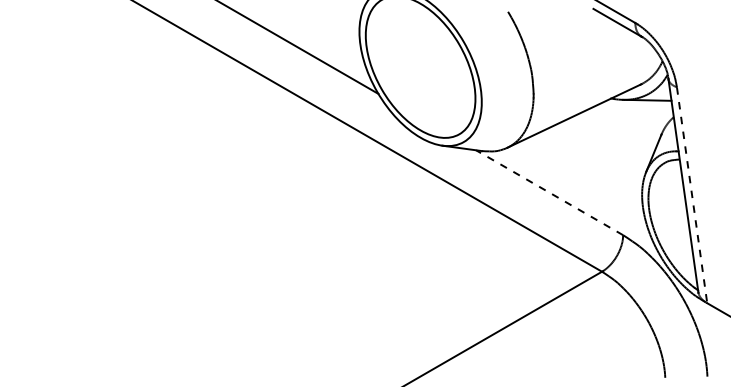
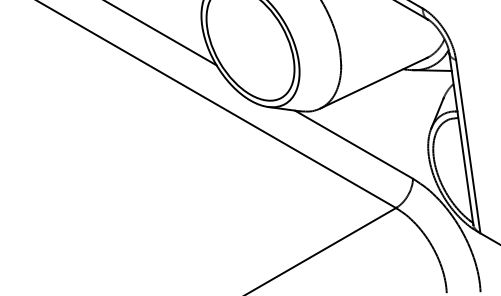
line: (549, 192) -> (353, 144), dashed -> solid
line: (692, 195) -> (468, 146), dashed -> solid

